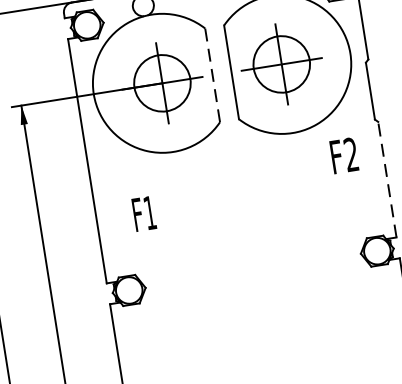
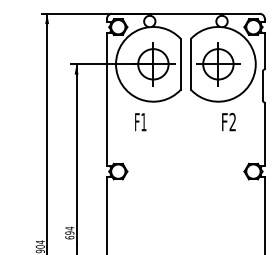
line: (212, 75) -> (180, 64), dashed -> solid
text: (343, 154) -> (228, 121), moved
line: (386, 178) -> (264, 133), dashed -> solid
text: (143, 214) -> (140, 122), moved

